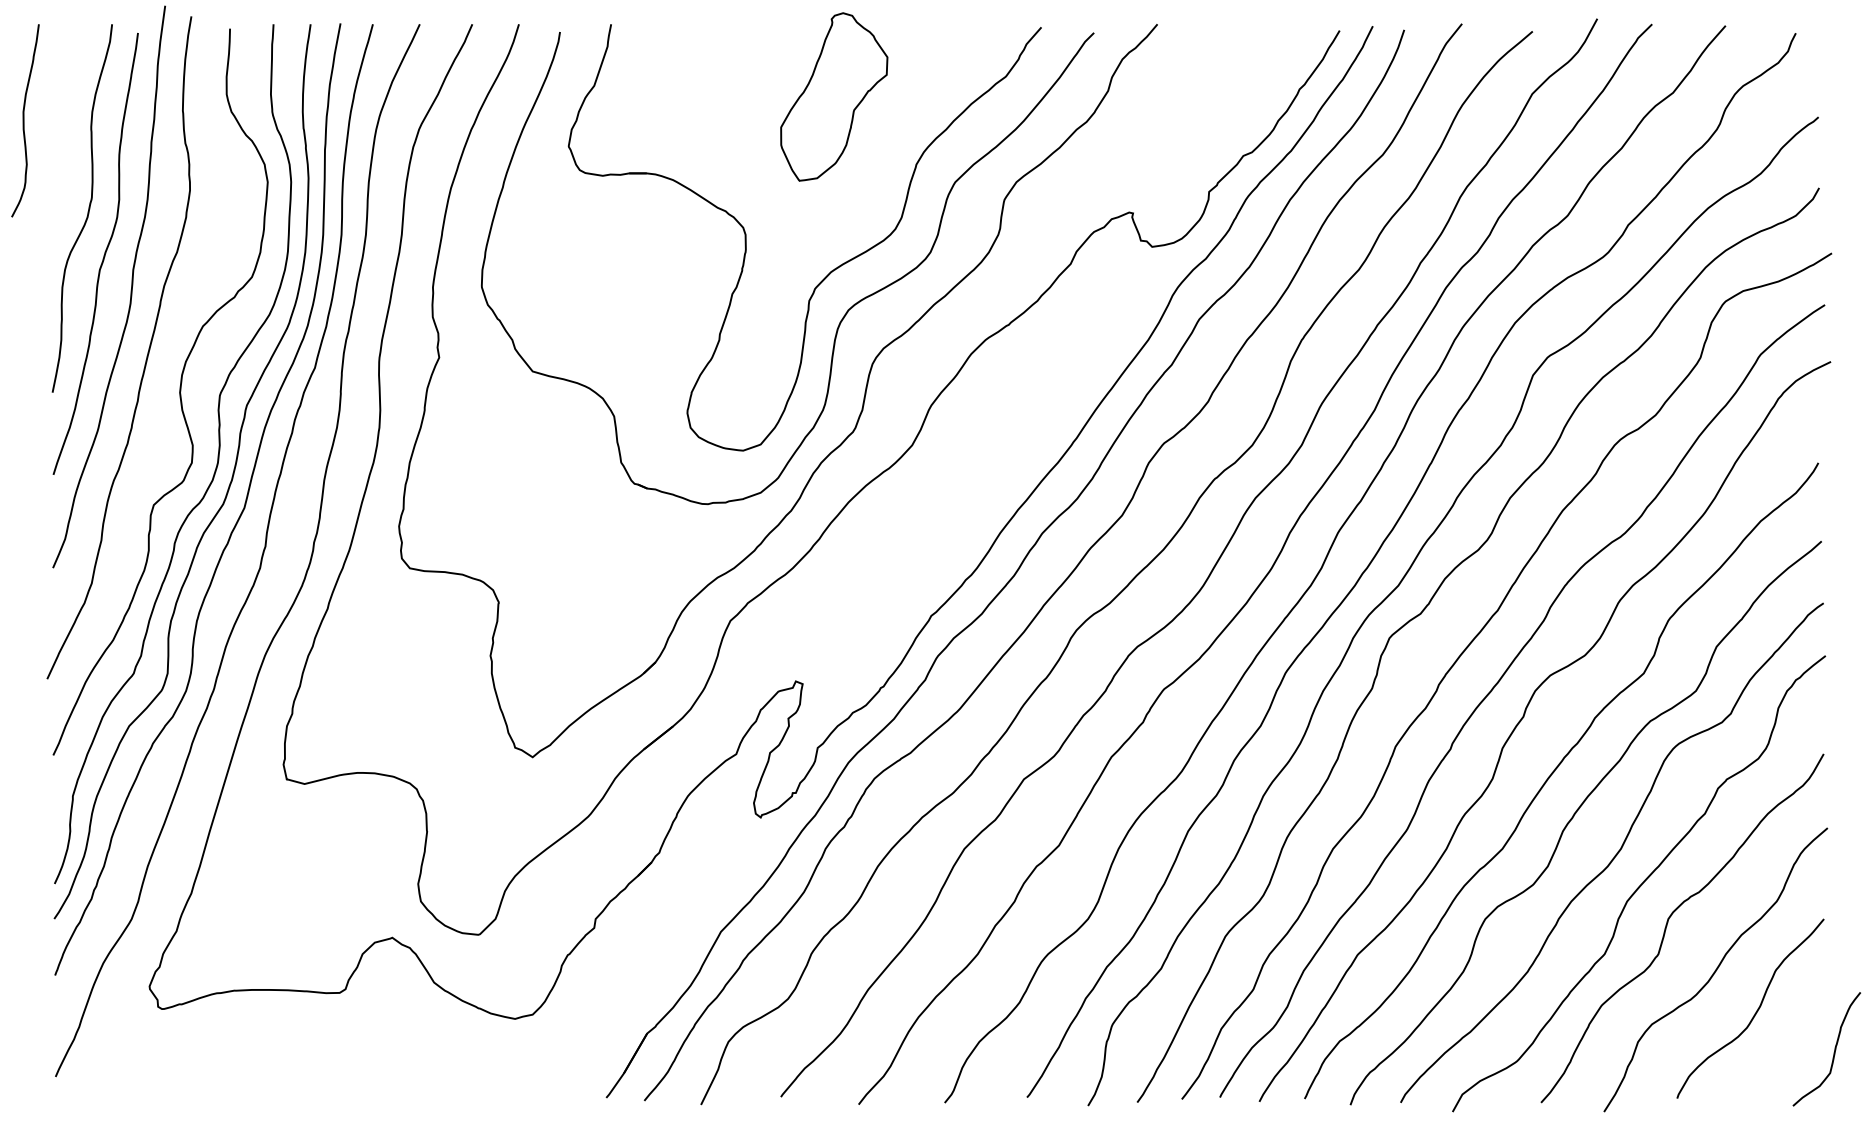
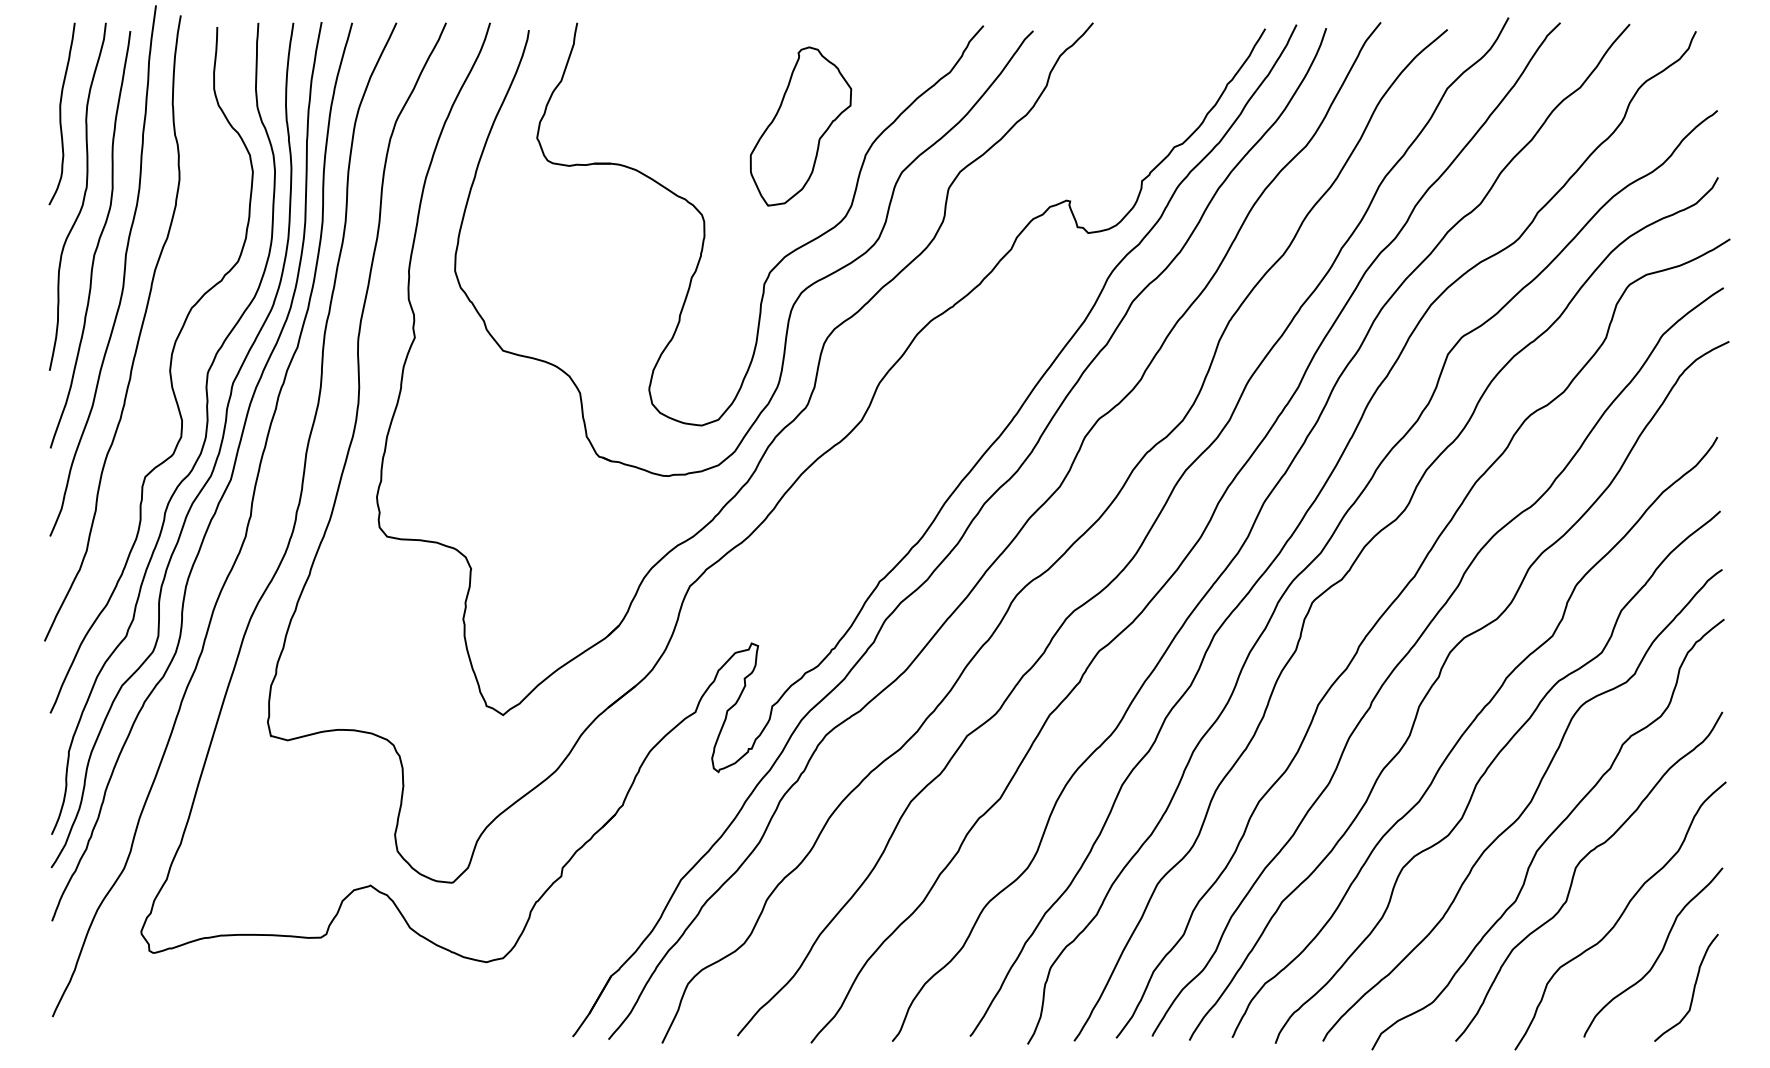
part: (833, 96) -> (800, 126), moved
curve: (24, 120) -> (61, 113), moved
curve: (1834, 1048) -> (1693, 987), moved

